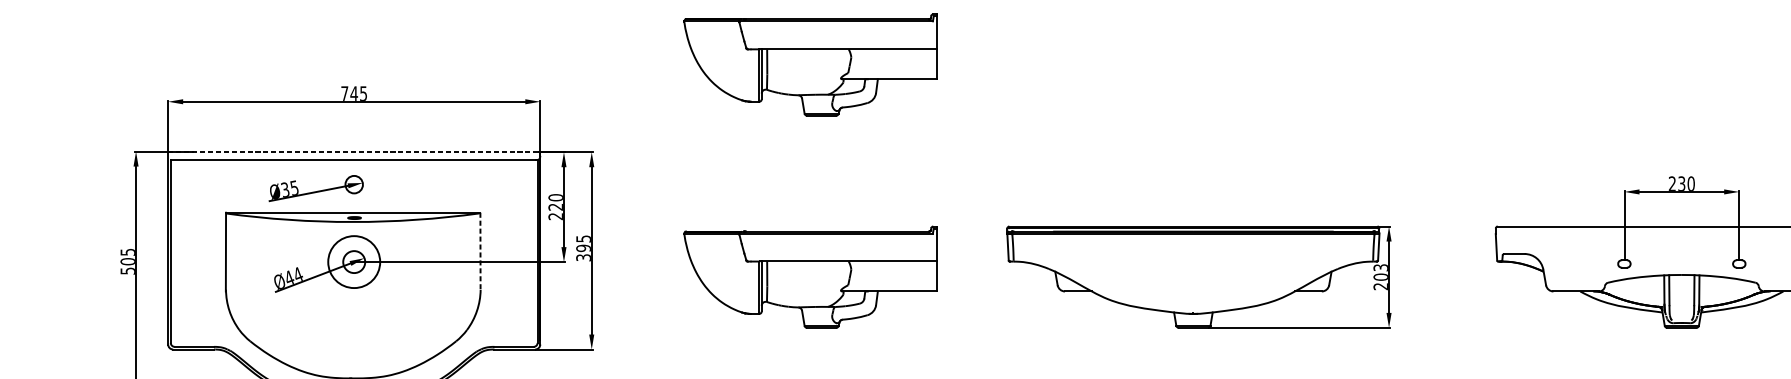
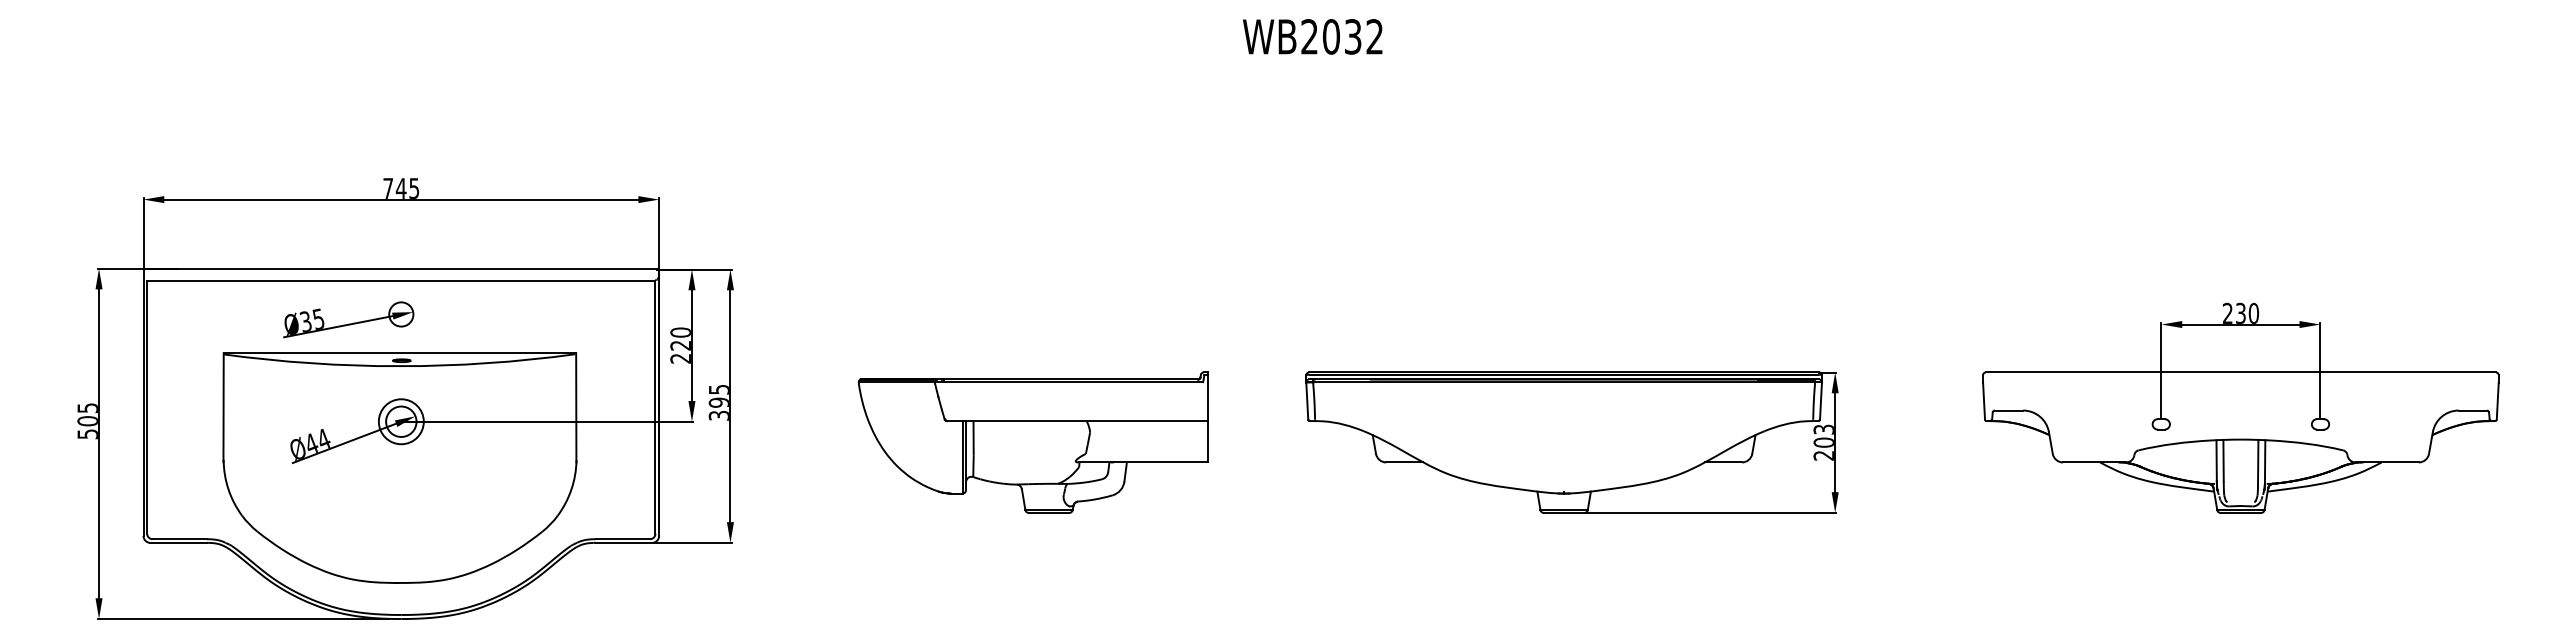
part: (809, 64) -> (1032, 148), removed
line: (354, 152) -> (401, 269), dashed -> solid
line: (480, 252) -> (576, 408), dashed -> solid
circle: (353, 261) -> (400, 421), size x0.62

